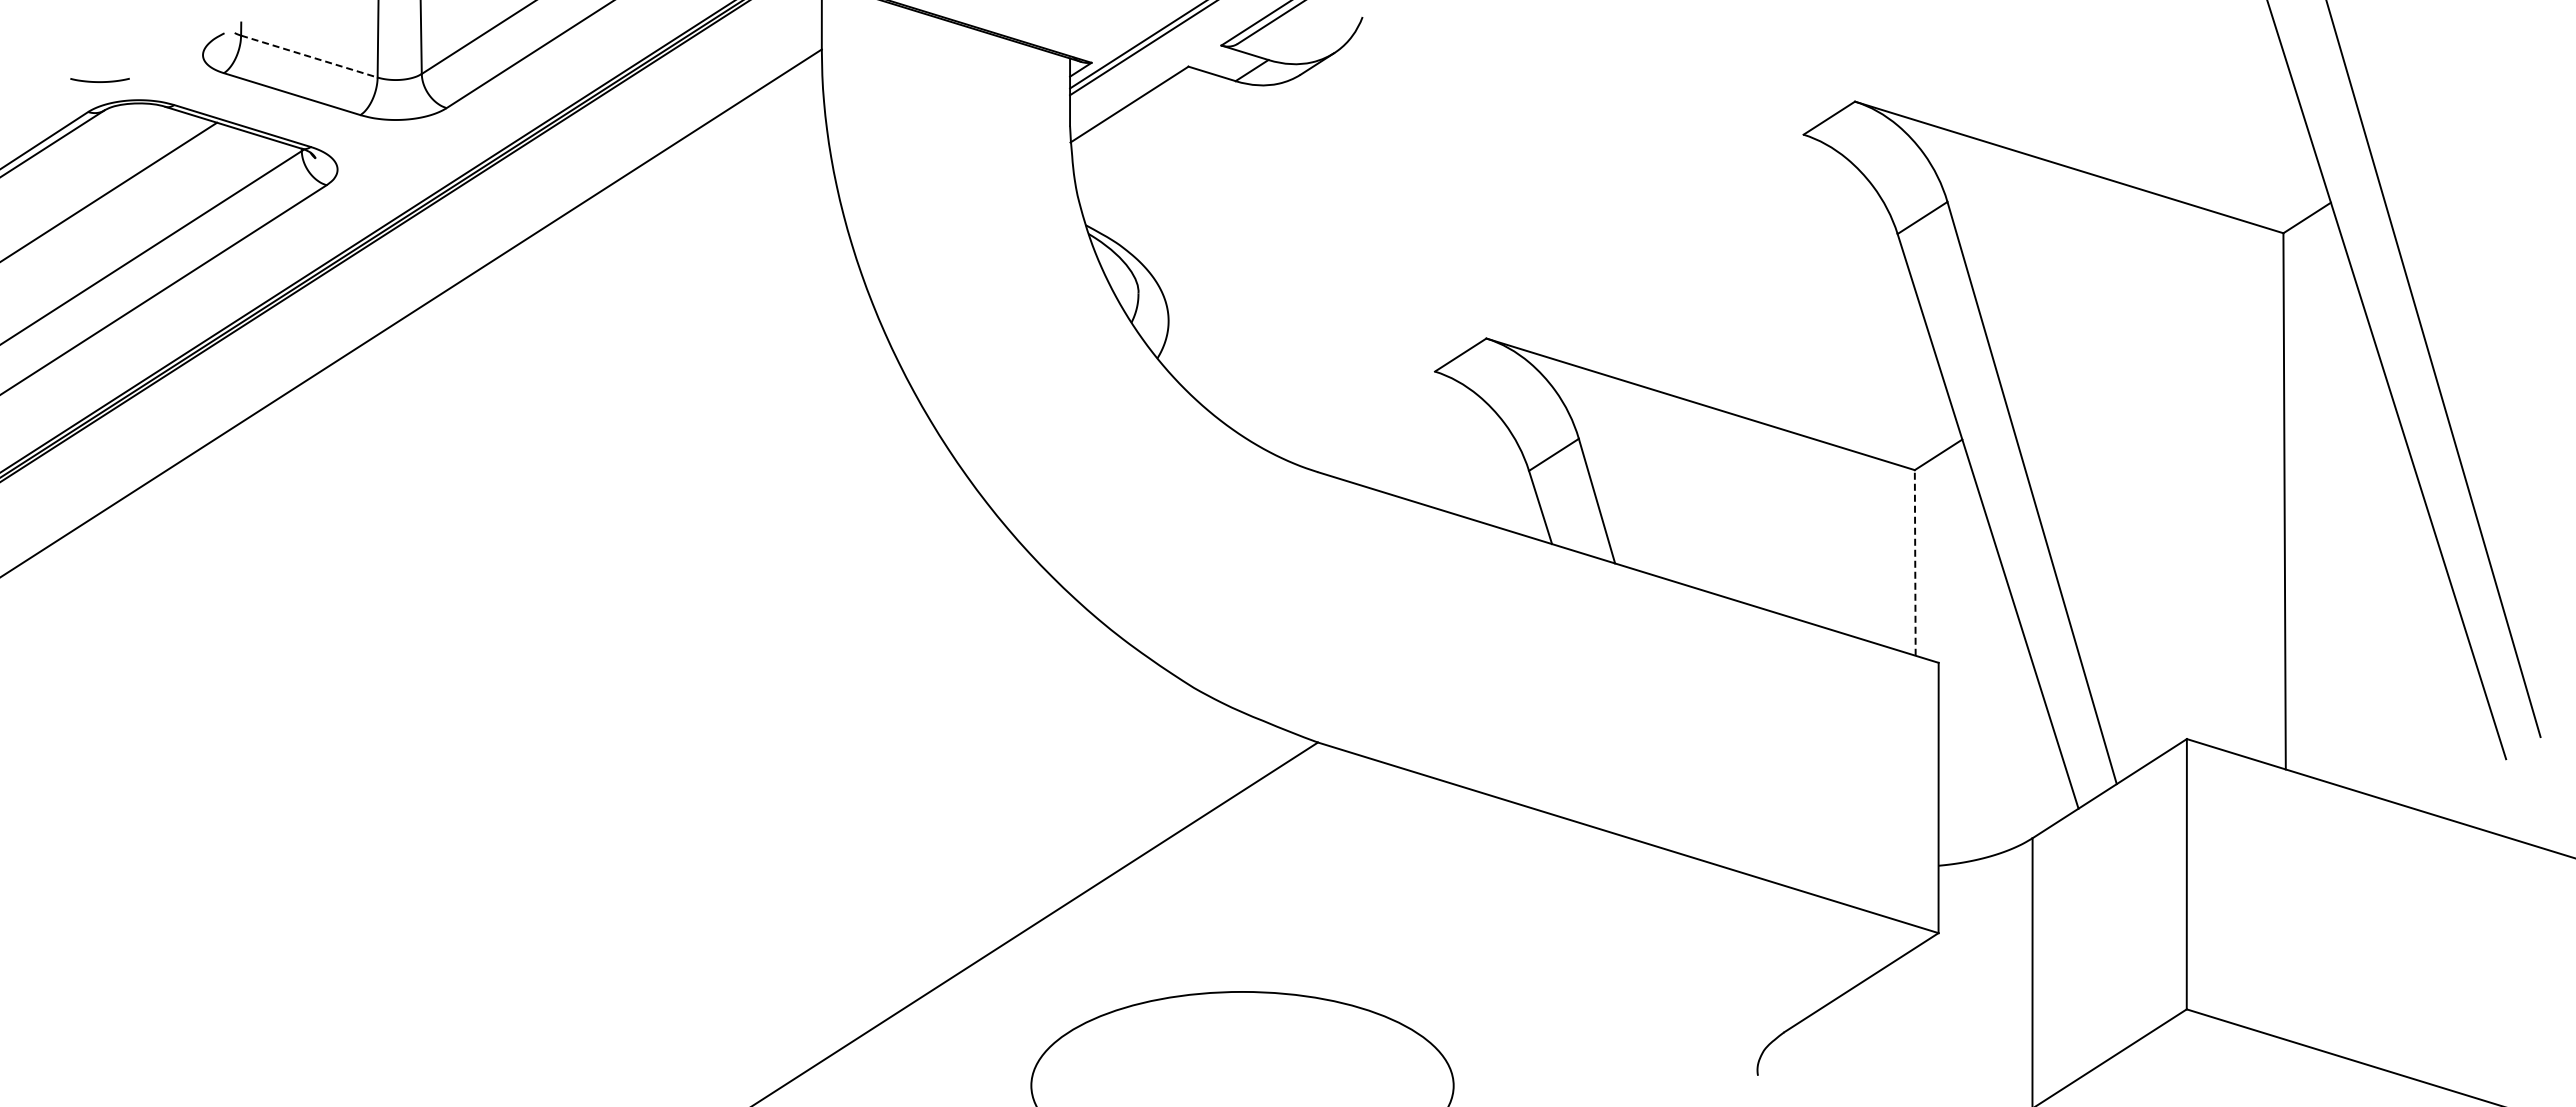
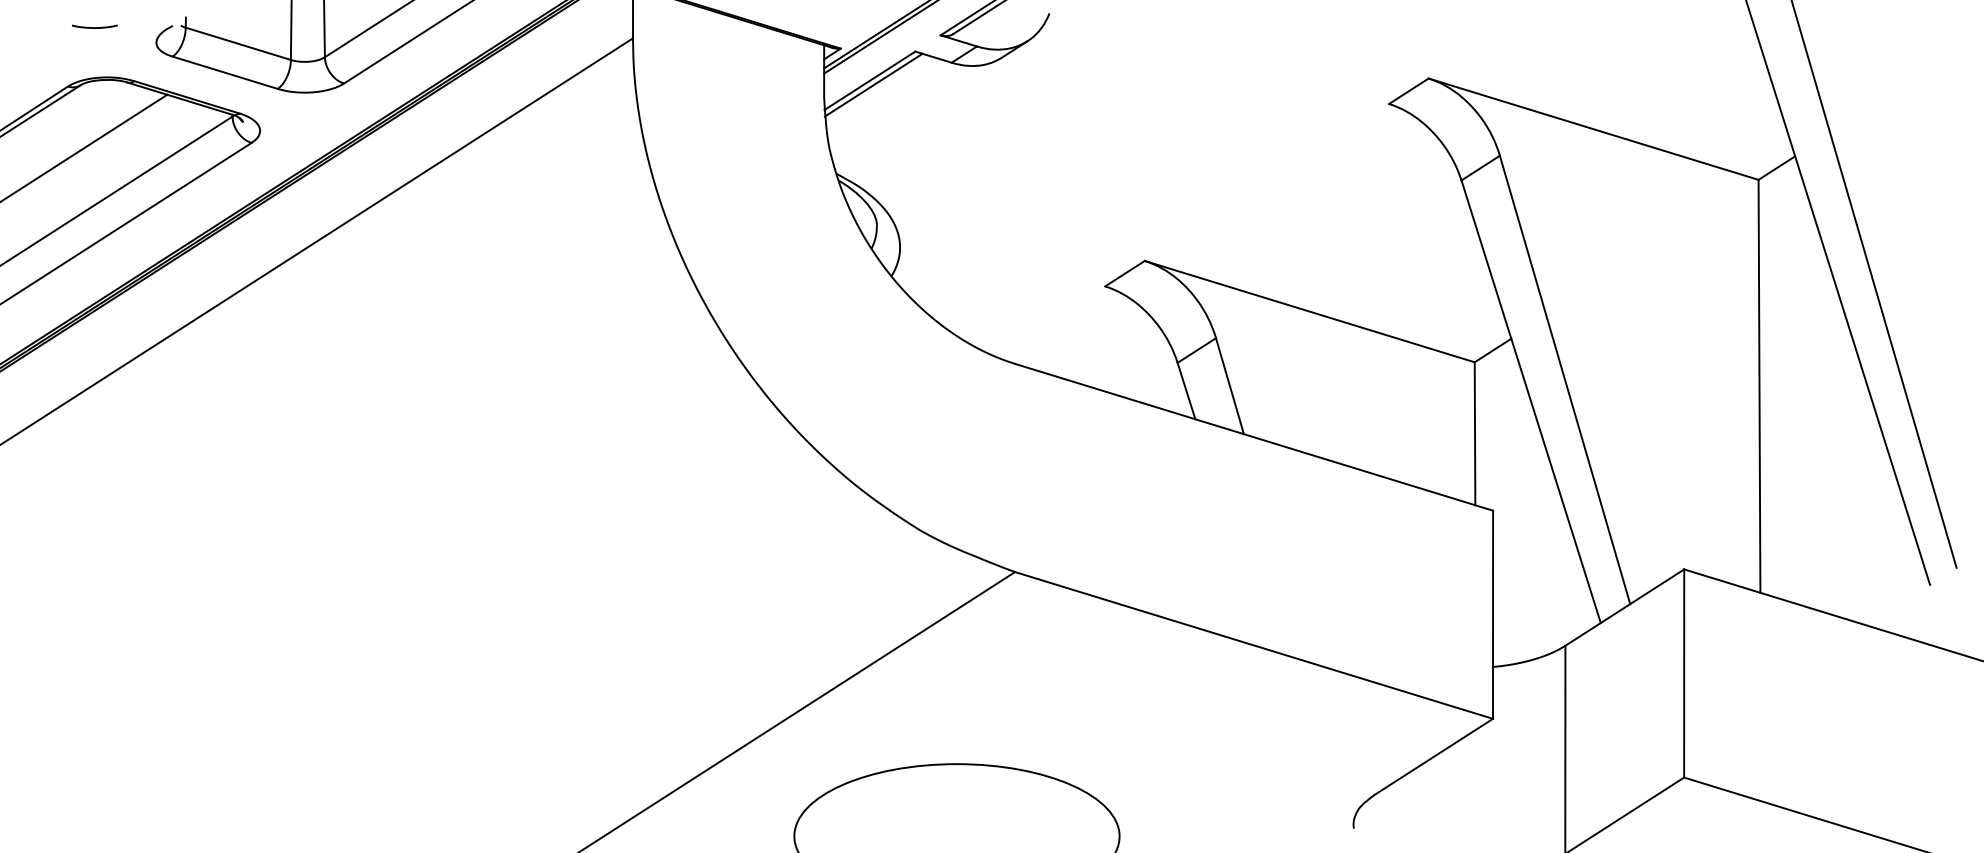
line: (309, 56) -> (238, 43), dashed -> solid
curve: (99, 81) -> (94, 27), moved
line: (1134, 109) -> (873, 84), added
line: (1915, 562) -> (1475, 433), dashed -> solid

